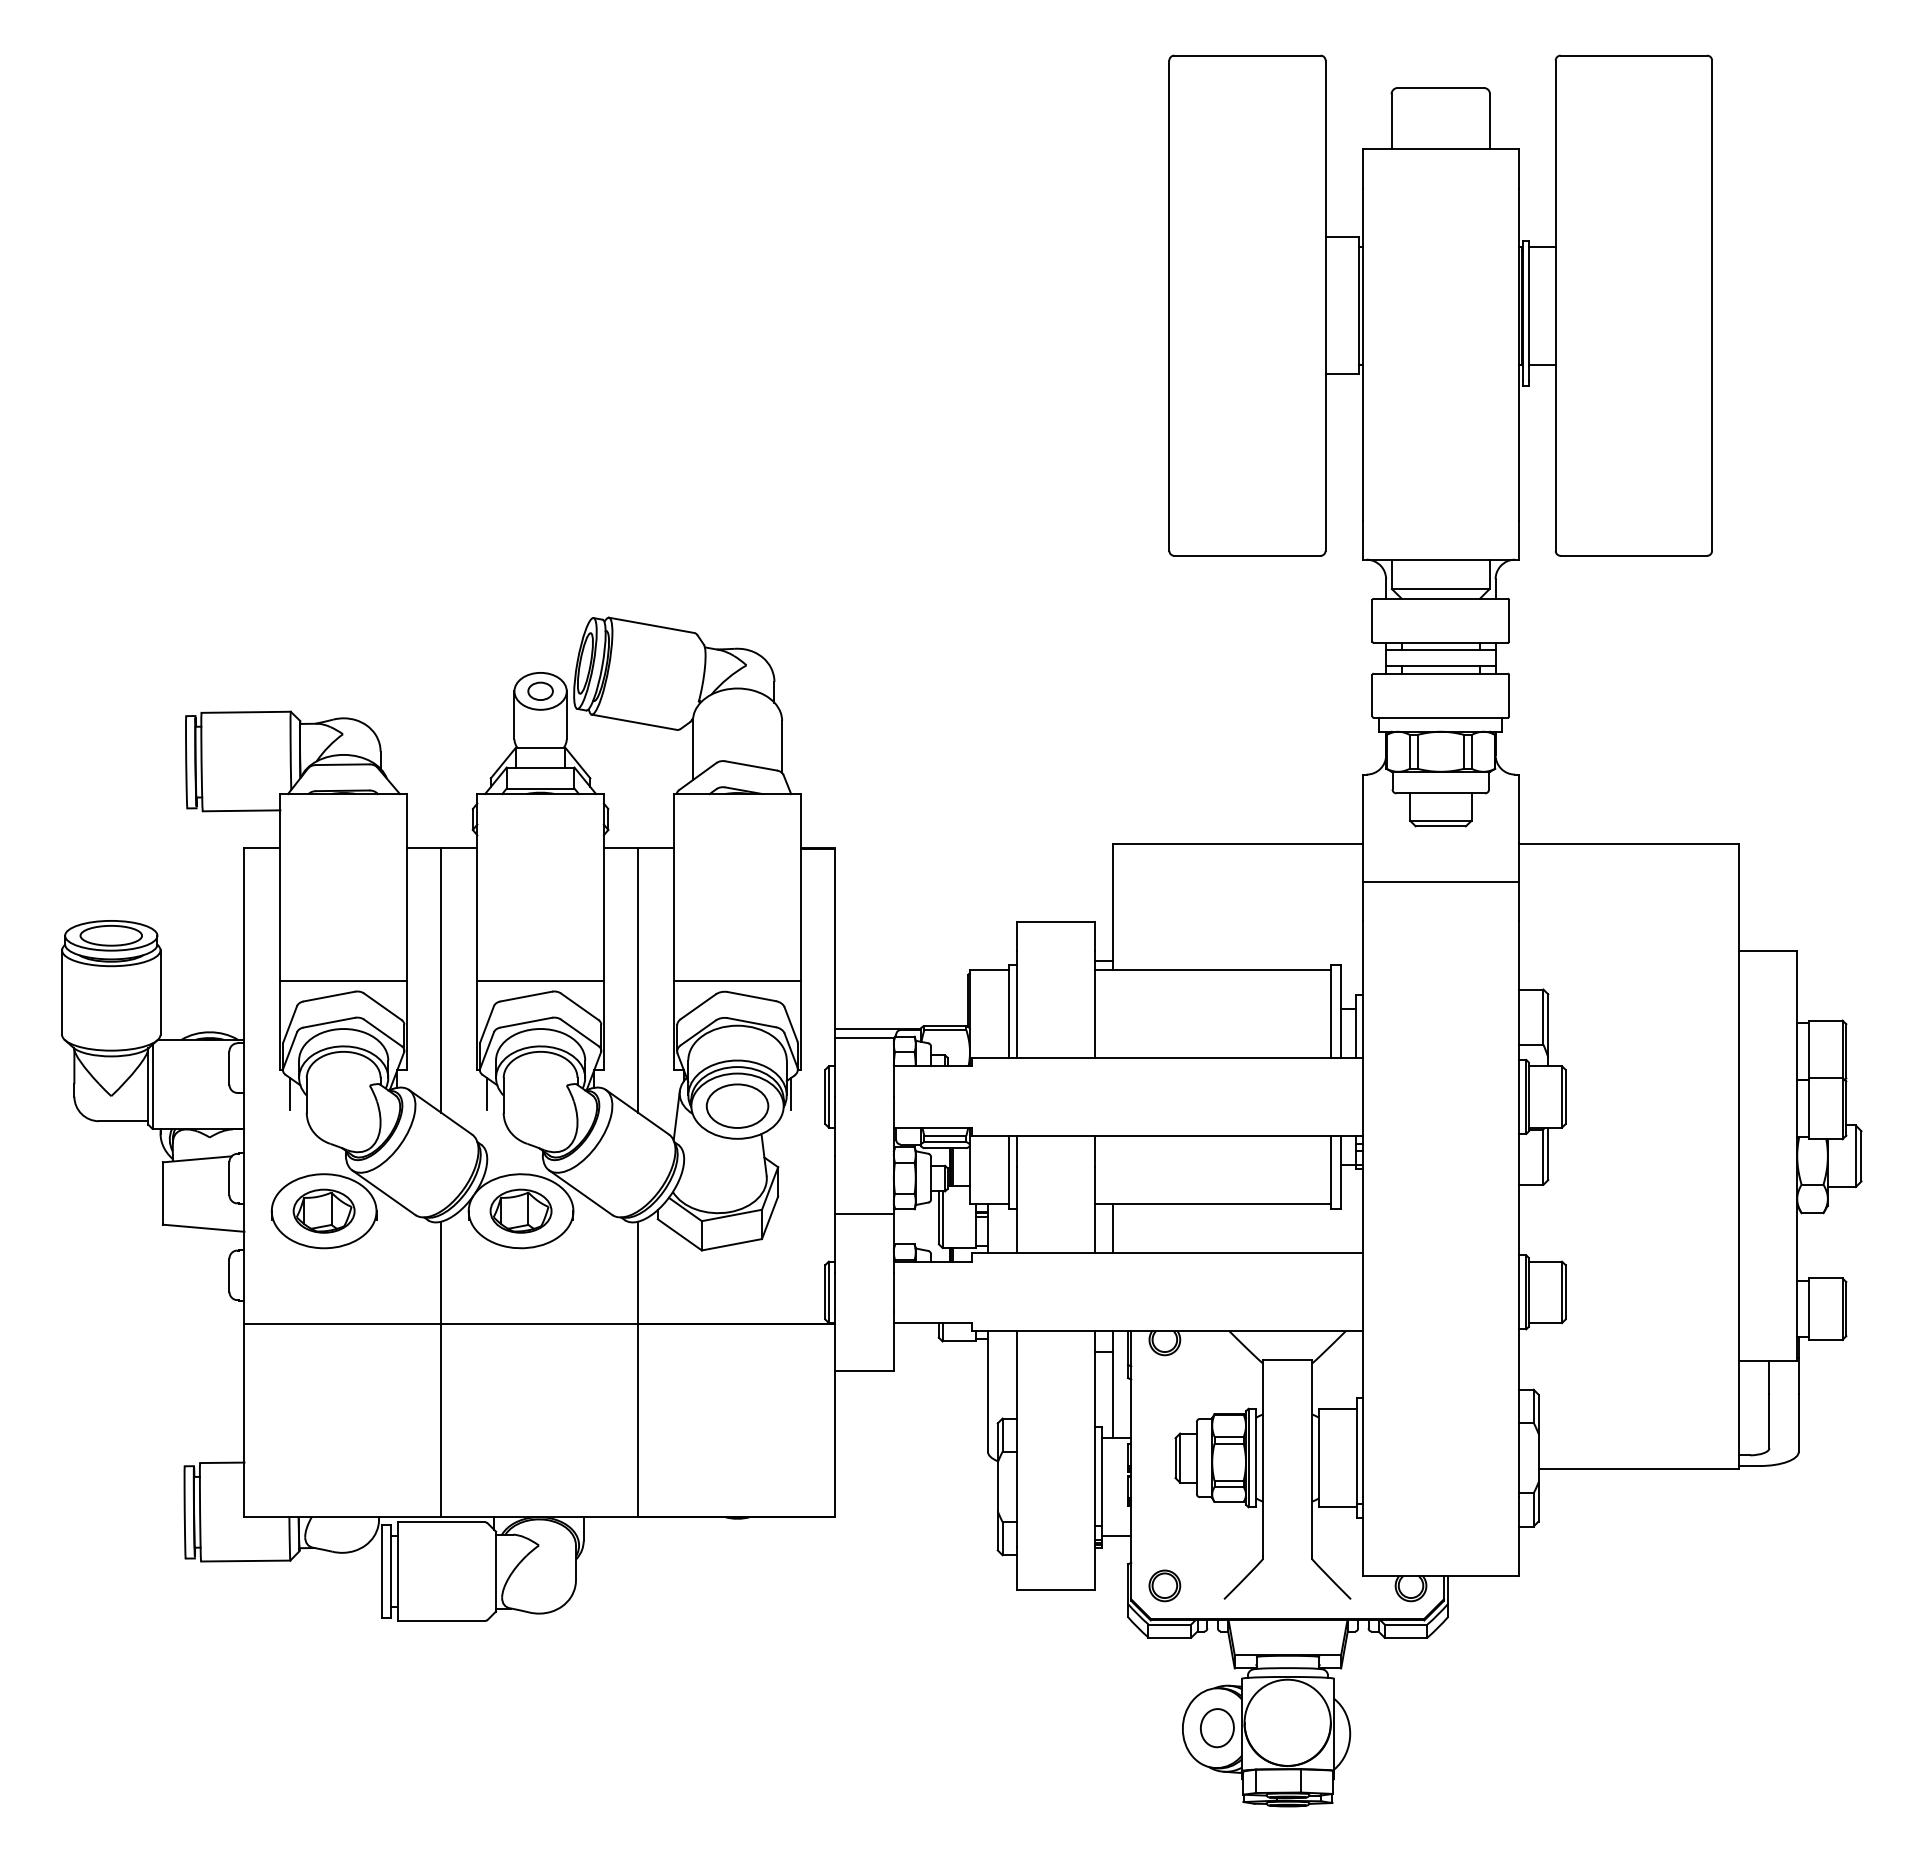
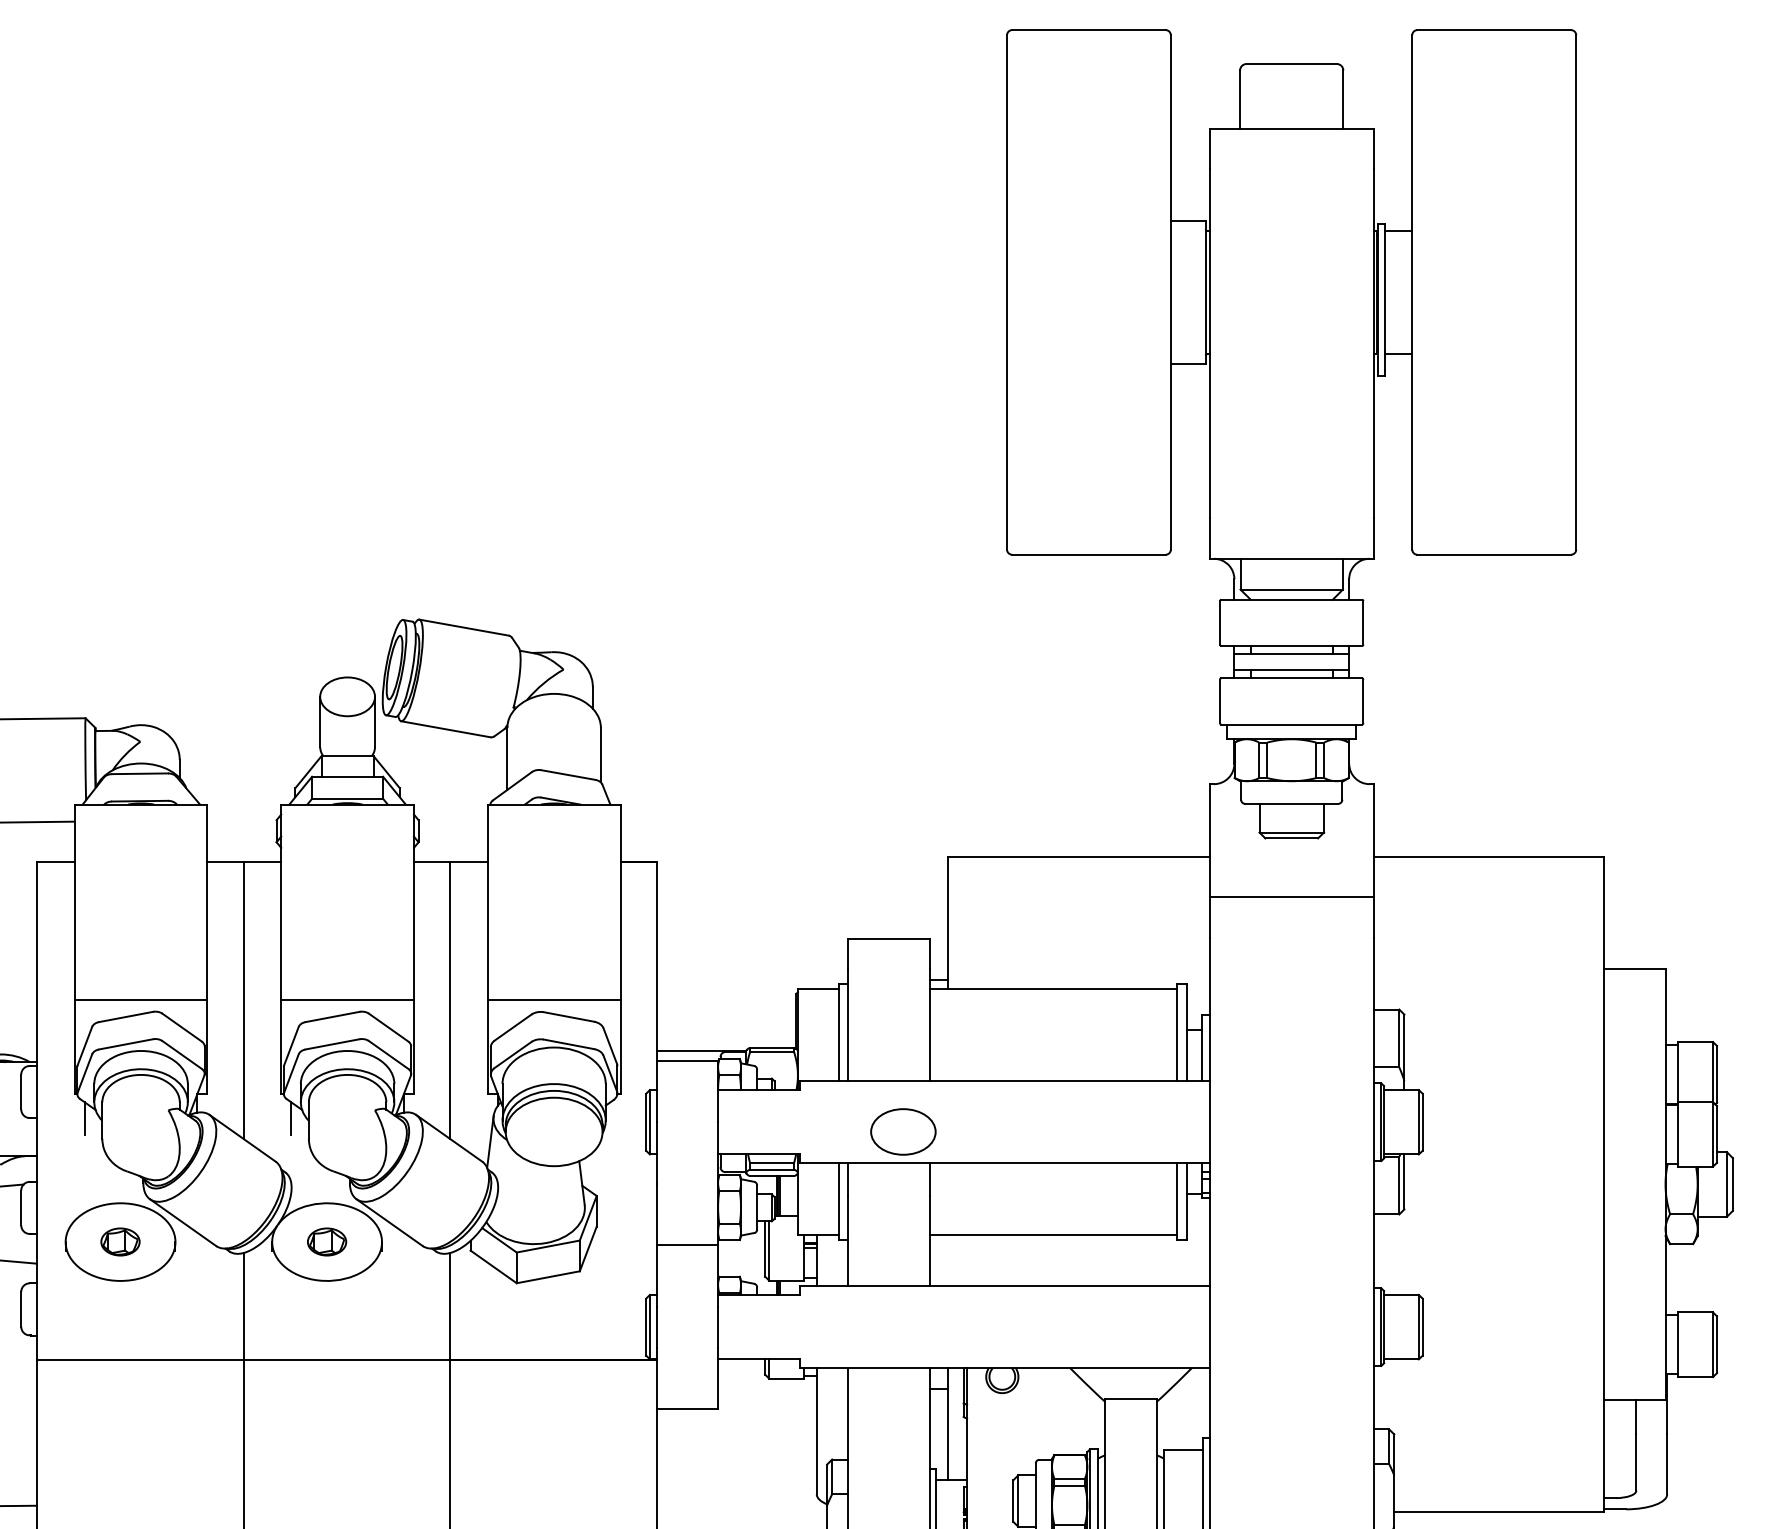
part: (540, 690) -> (347, 695), removed
line: (791, 1093) -> (610, 1118), removed
part: (737, 1105) -> (903, 1131), moved
part: (323, 1210) -> (119, 1241), size x0.6
part: (520, 1210) -> (326, 1241), size x0.6
line: (1113, 1228) -> (948, 1260), removed

